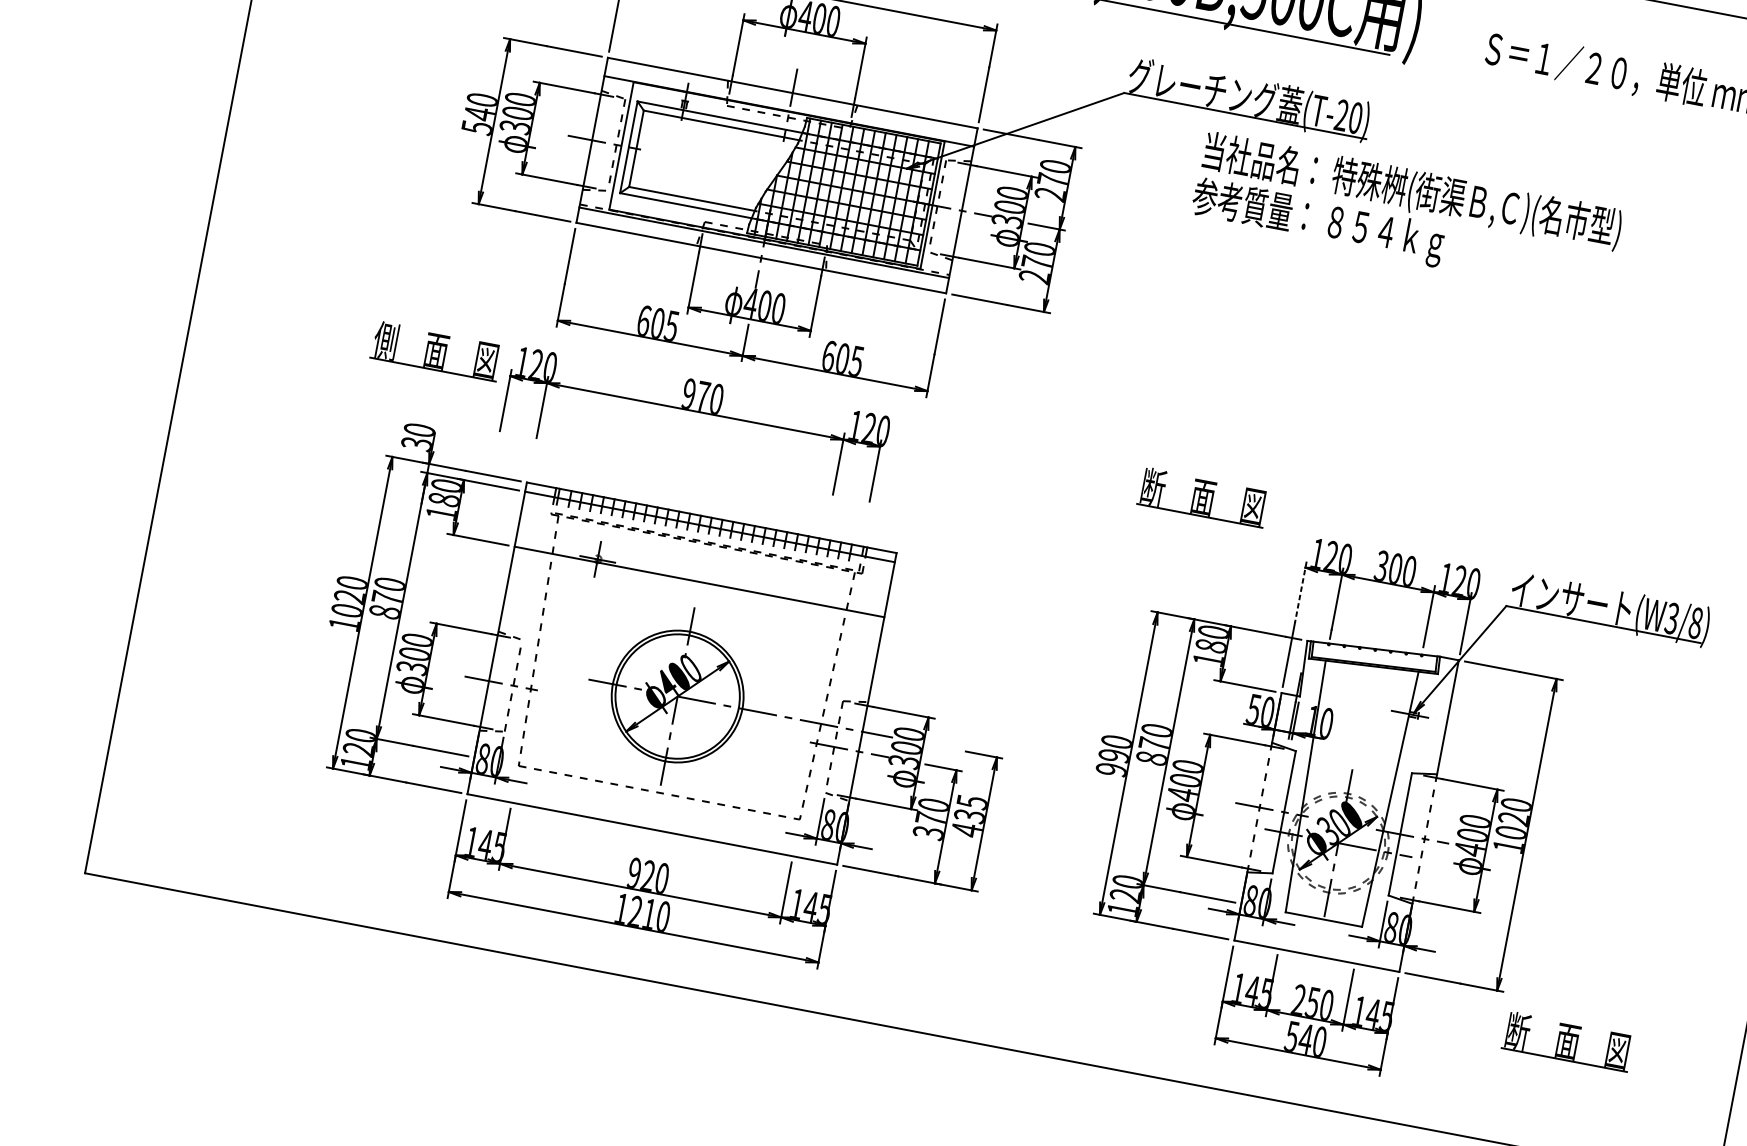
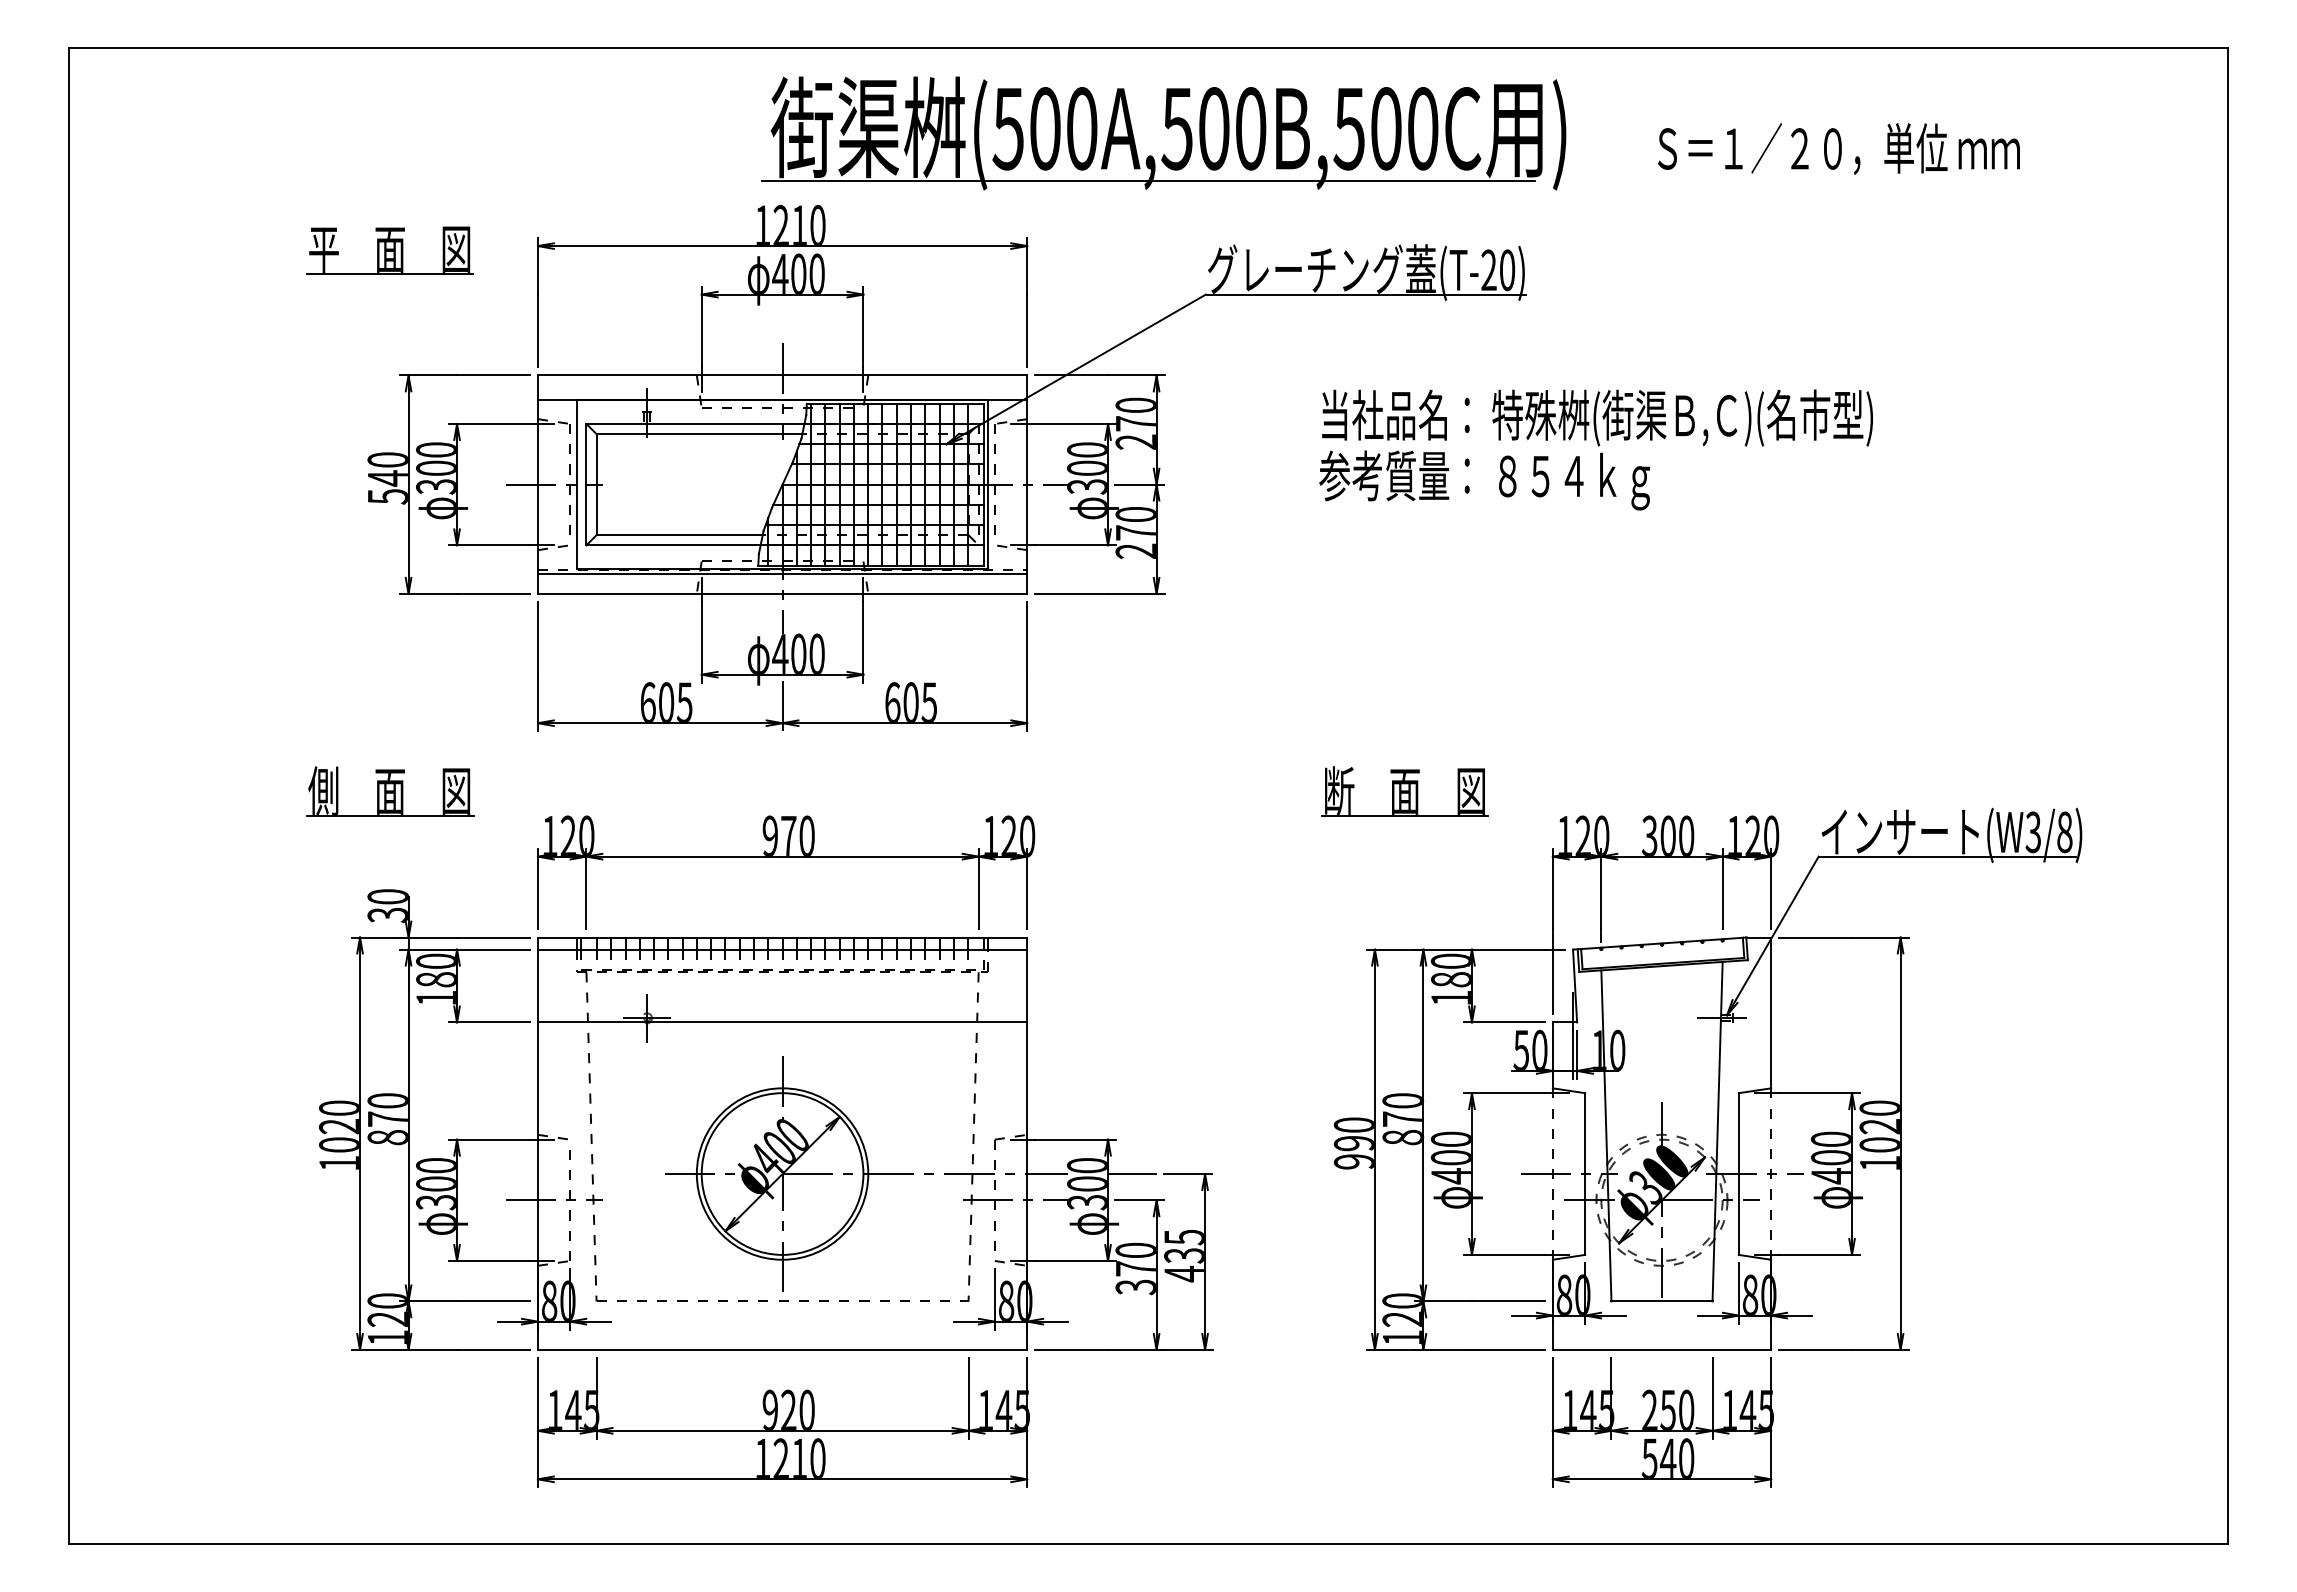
text: (1406, 214) -> (1595, 449), moved
part: (698, 412) -> (786, 857), moved
line: (1300, 592) -> (1552, 889), dashed -> solid
line: (942, 747) -> (1132, 1174), added
part: (1567, 1041) -> (2002, 1397), removed

